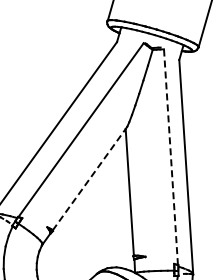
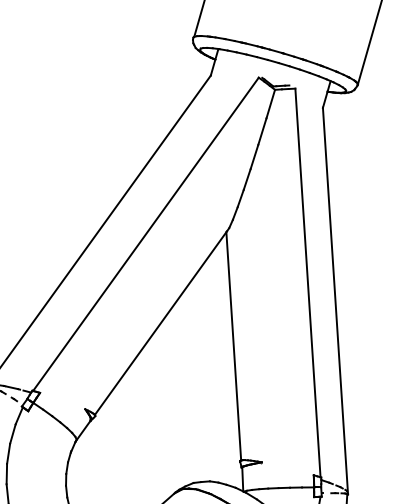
line: (170, 156) -> (307, 281), dashed -> solid
line: (89, 179) -> (161, 323), dashed -> solid

